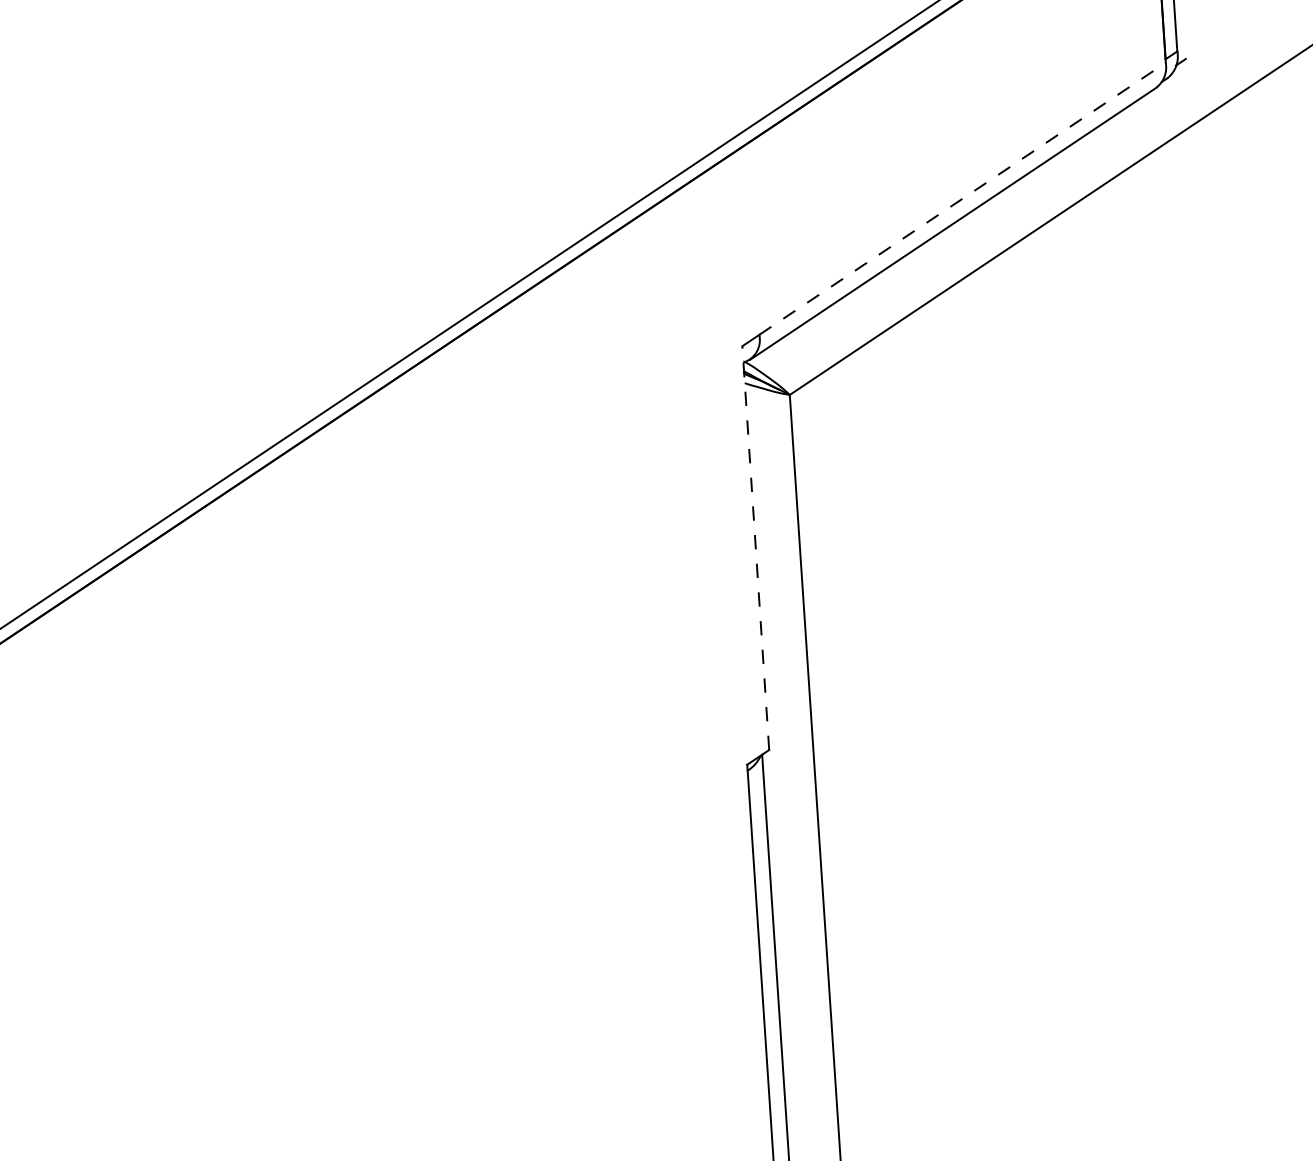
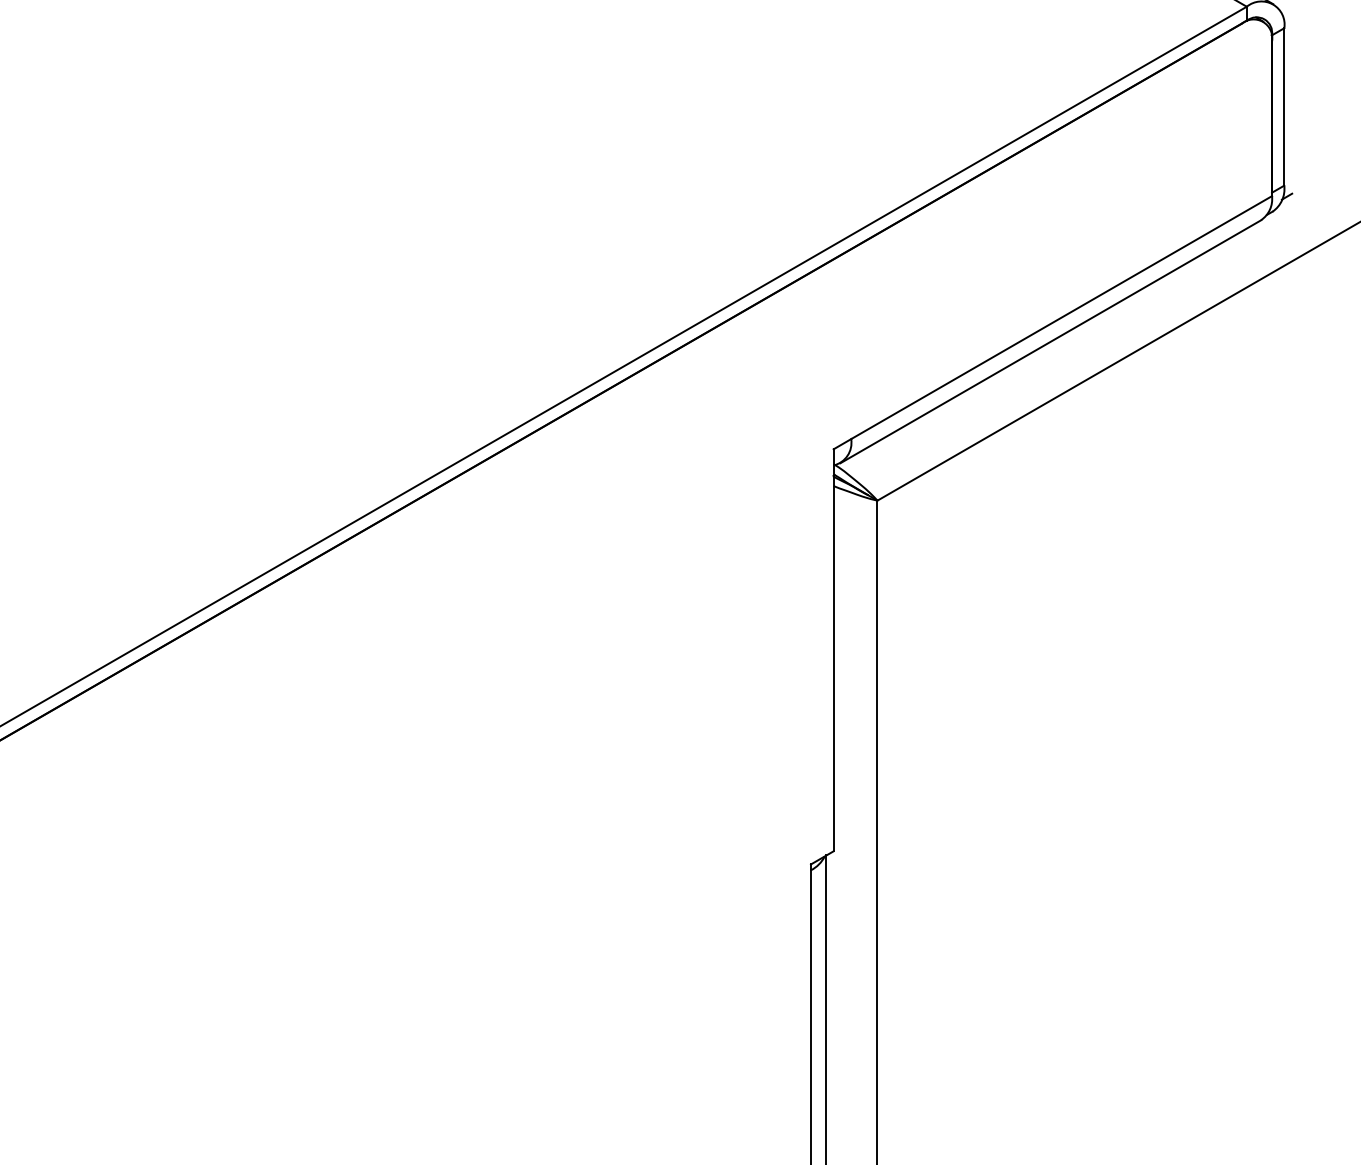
line: (962, 198) -> (1061, 317), dashed -> solid
line: (755, 547) -> (833, 649), dashed -> solid

